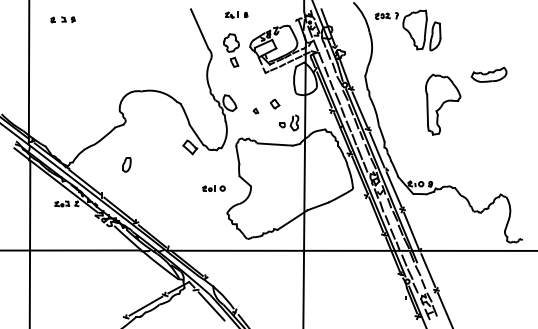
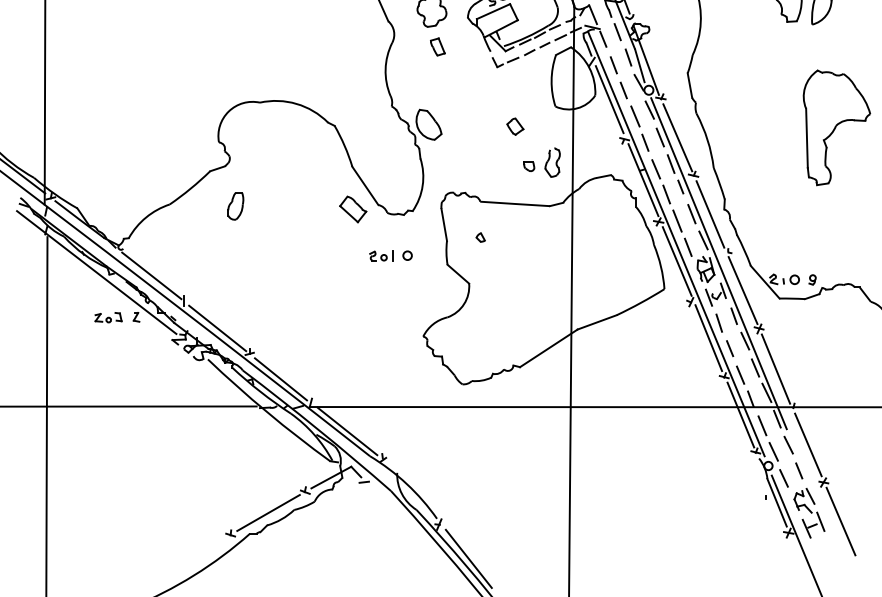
part: (255, 110) -> (479, 236), moved
part: (126, 164) -> (235, 205), moved
part: (213, 188) -> (389, 255), moved
line: (211, 306) -> (393, 513), removed

